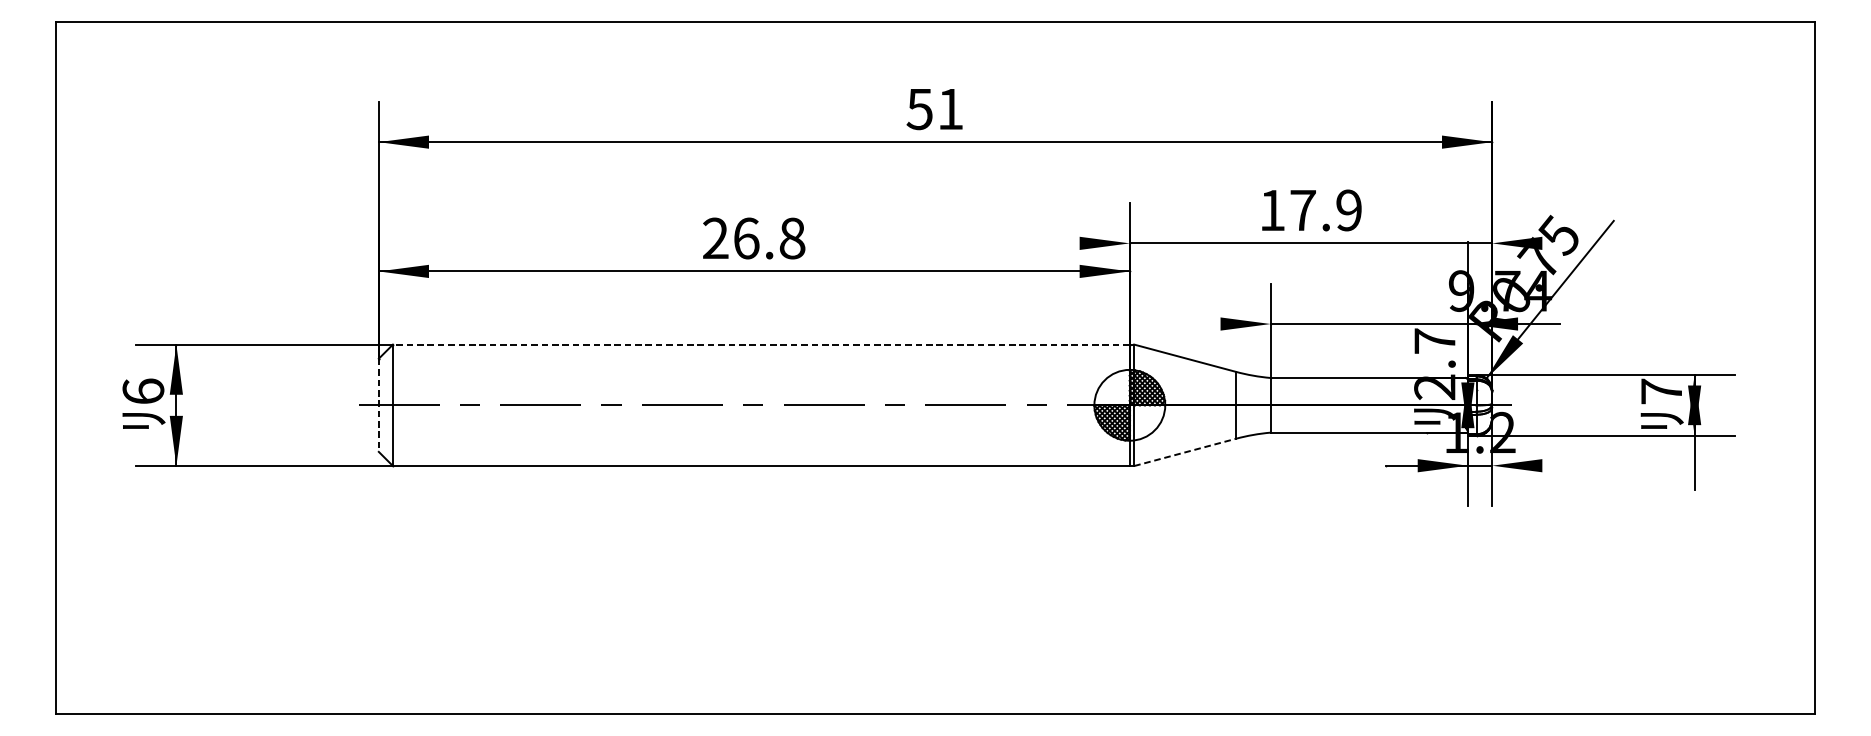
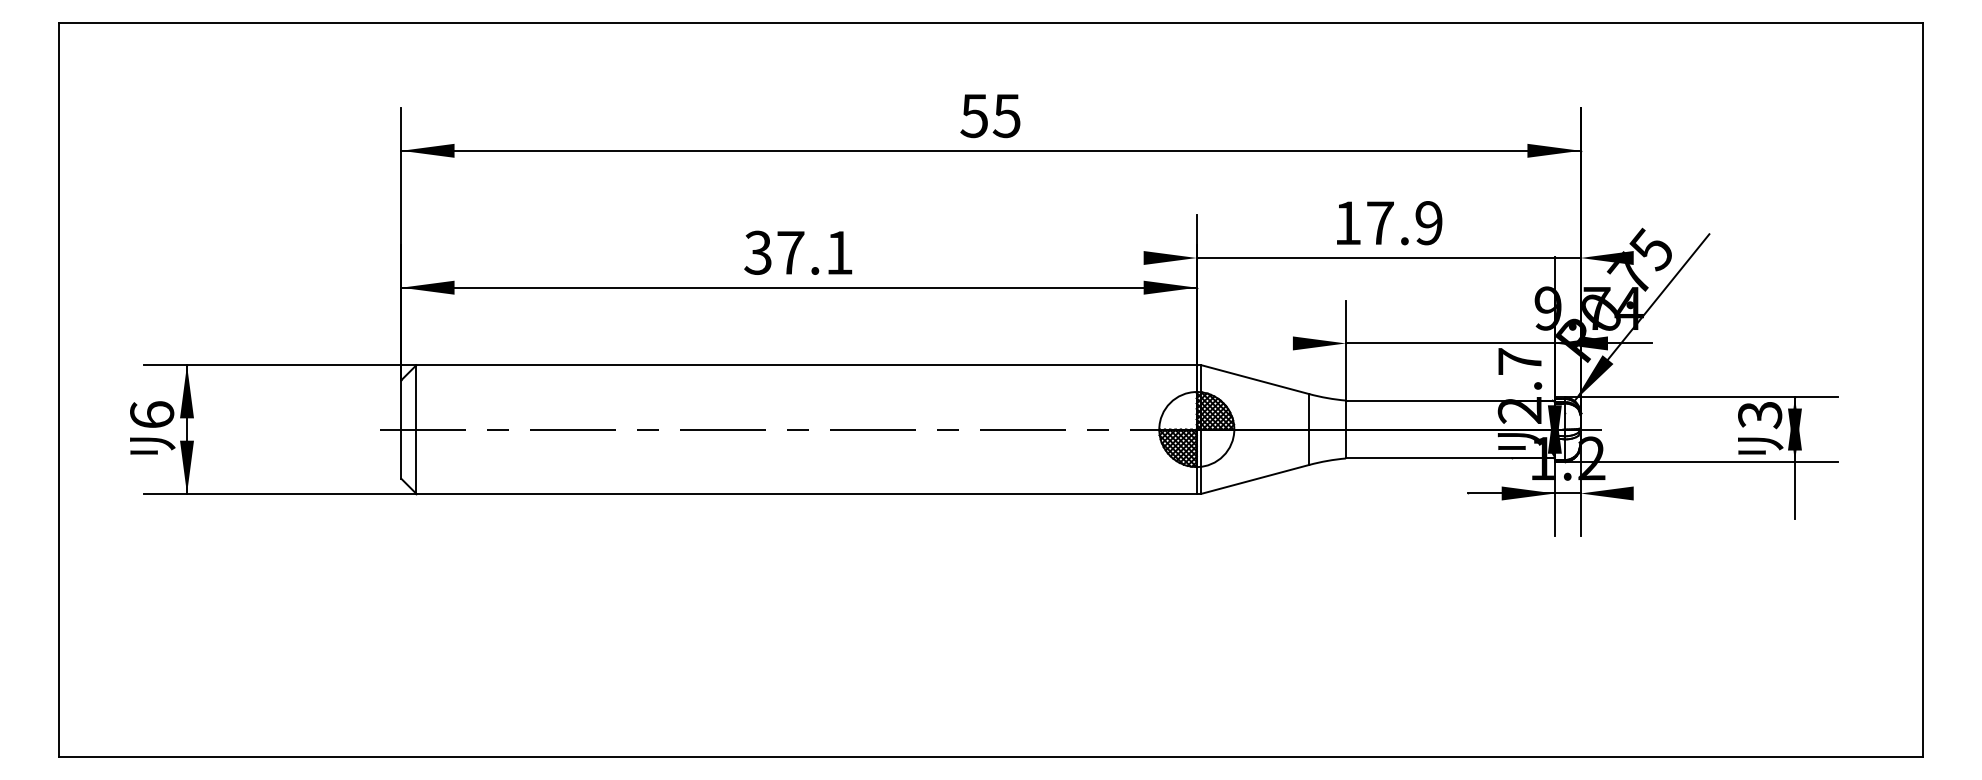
text: (950, 109) -> (1006, 116), 51 -> 55
text: (753, 238) -> (798, 252), 26.8 -> 37.1
line: (761, 344) -> (806, 365), dashed -> solid
text: (1662, 392) -> (1760, 415), 7 -> 3
line: (378, 406) -> (401, 430), dashed -> solid
line: (1185, 452) -> (1255, 479), dashed -> solid

